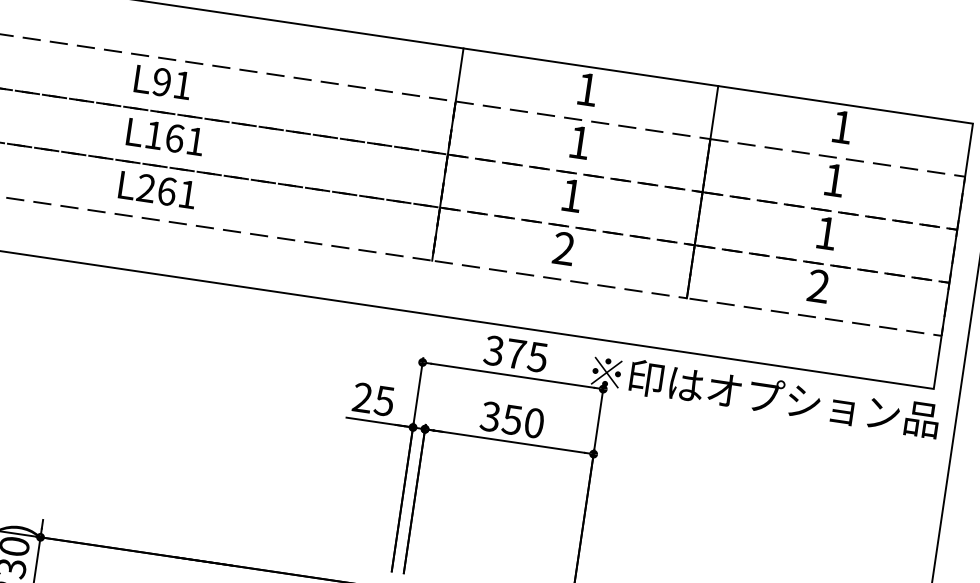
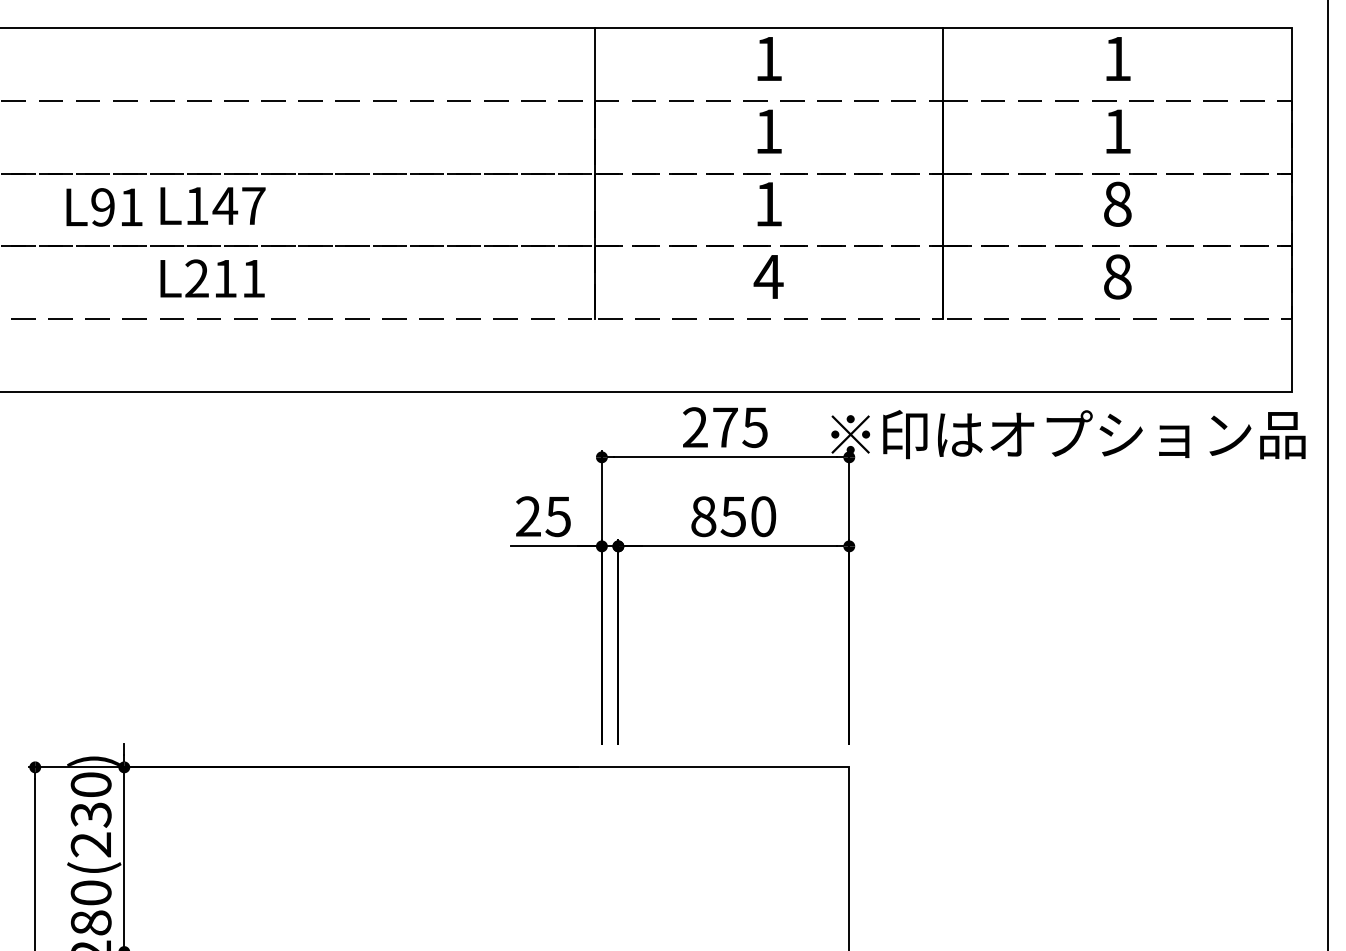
text: (163, 82) -> (104, 207), moved
text: (184, 139) -> (238, 205), L161 -> L147
text: (167, 191) -> (225, 278), L261 -> L211
text: (826, 232) -> (1117, 203), 1 -> 8
text: (563, 248) -> (768, 276), 2 -> 4
text: (818, 286) -> (1117, 276), 2 -> 8
text: (493, 350) -> (694, 427), 375 -> 275
text: (490, 416) -> (703, 516), 350 -> 850

